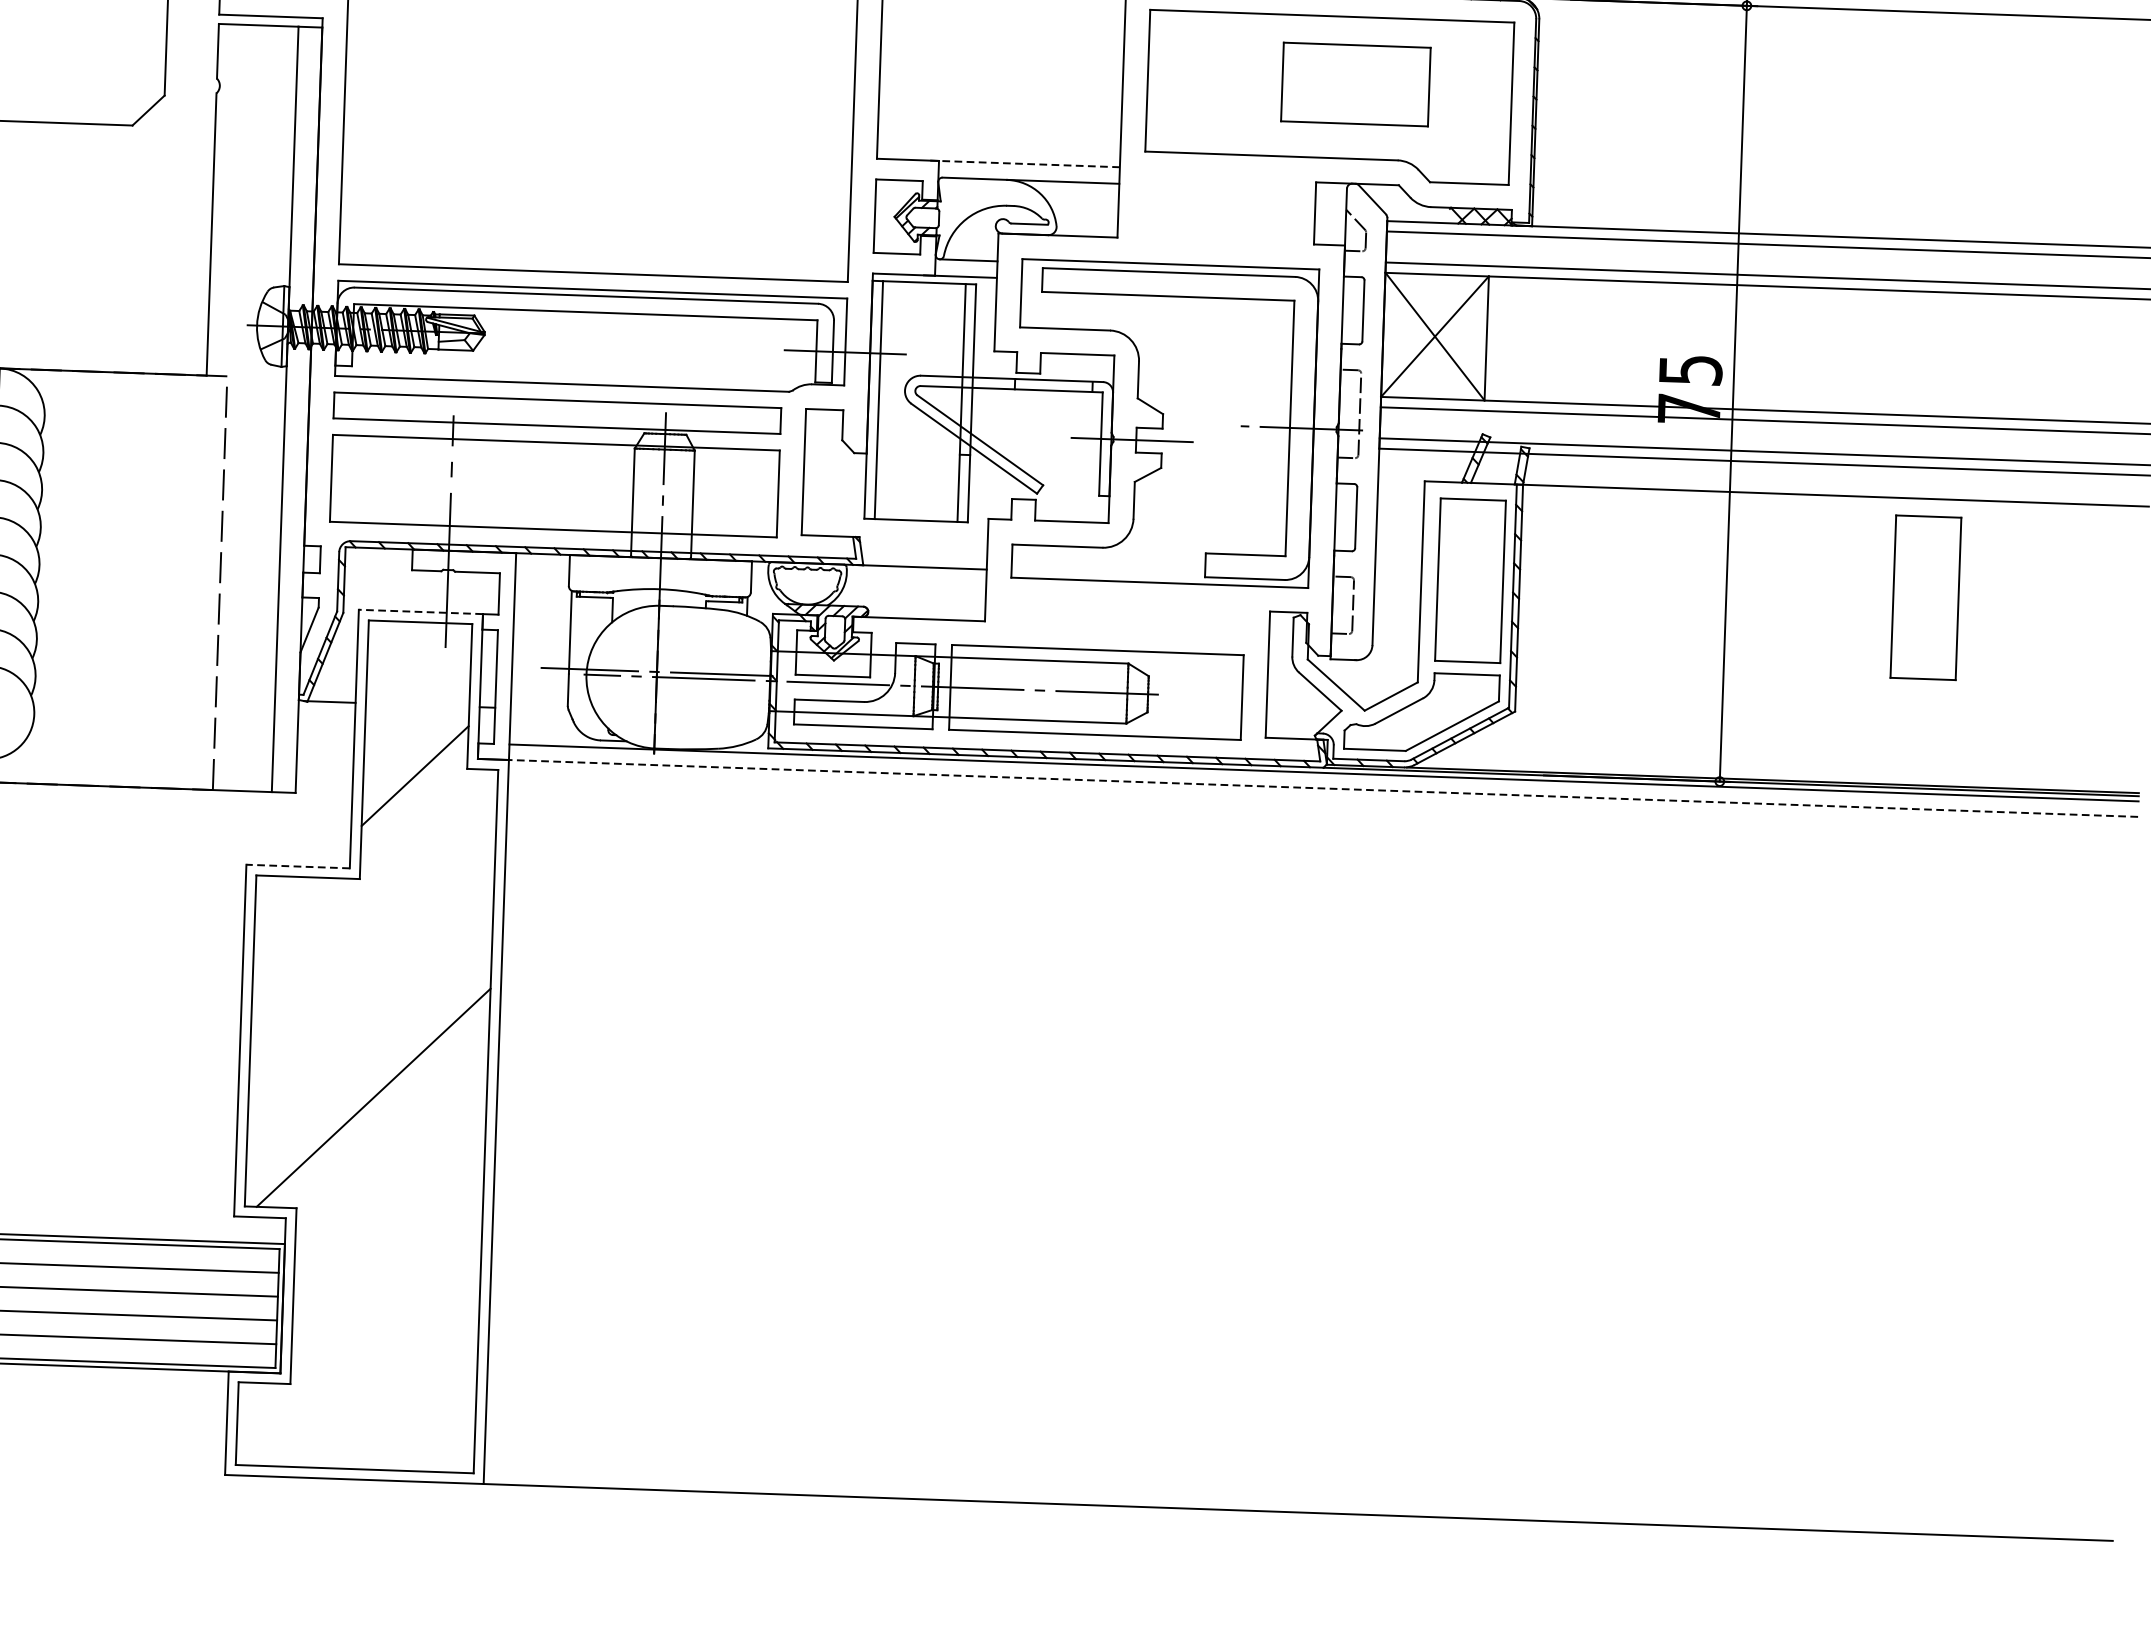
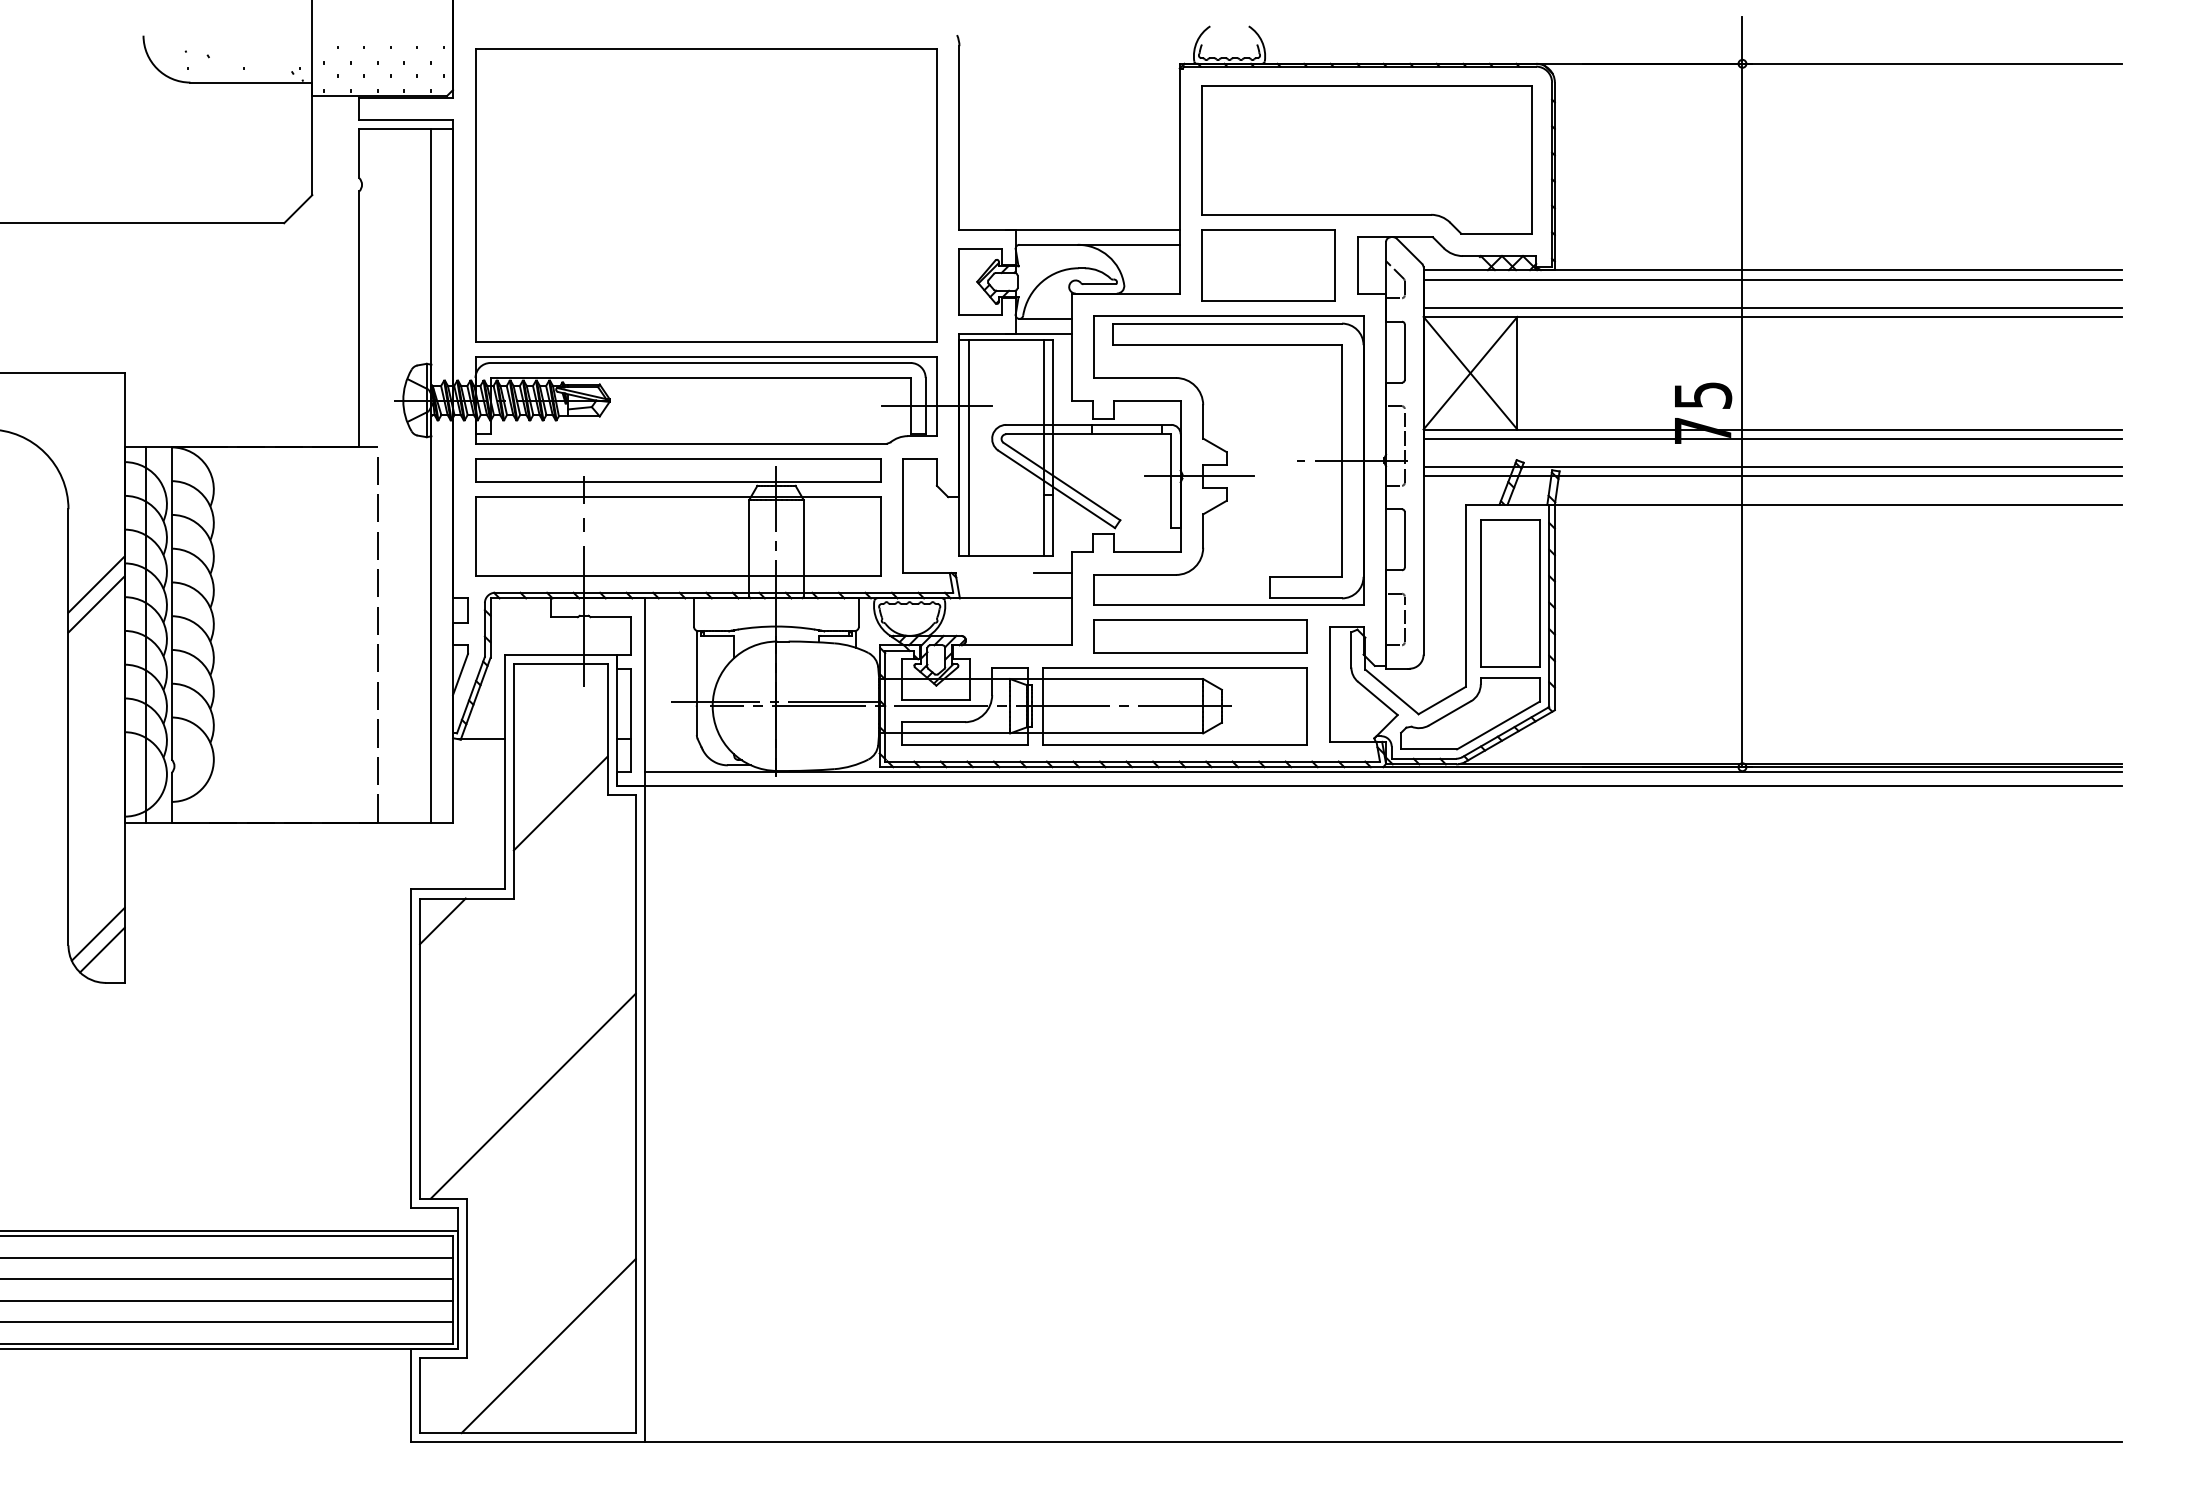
part: (1355, 84) -> (1268, 265), moved
line: (1023, 163) -> (1092, 229), dashed -> solid
line: (966, 541) -> (1052, 573), added
part: (1926, 598) -> (1923, 594), removed
line: (420, 611) -> (560, 654), dashed -> solid
part: (1127, 616) -> (1200, 636), added
line: (1321, 787) -> (1381, 785), dashed -> solid
line: (297, 866) -> (457, 889), dashed -> solid
line: (280, 901) -> (442, 921), added
line: (380, 1374) -> (548, 1346), added

